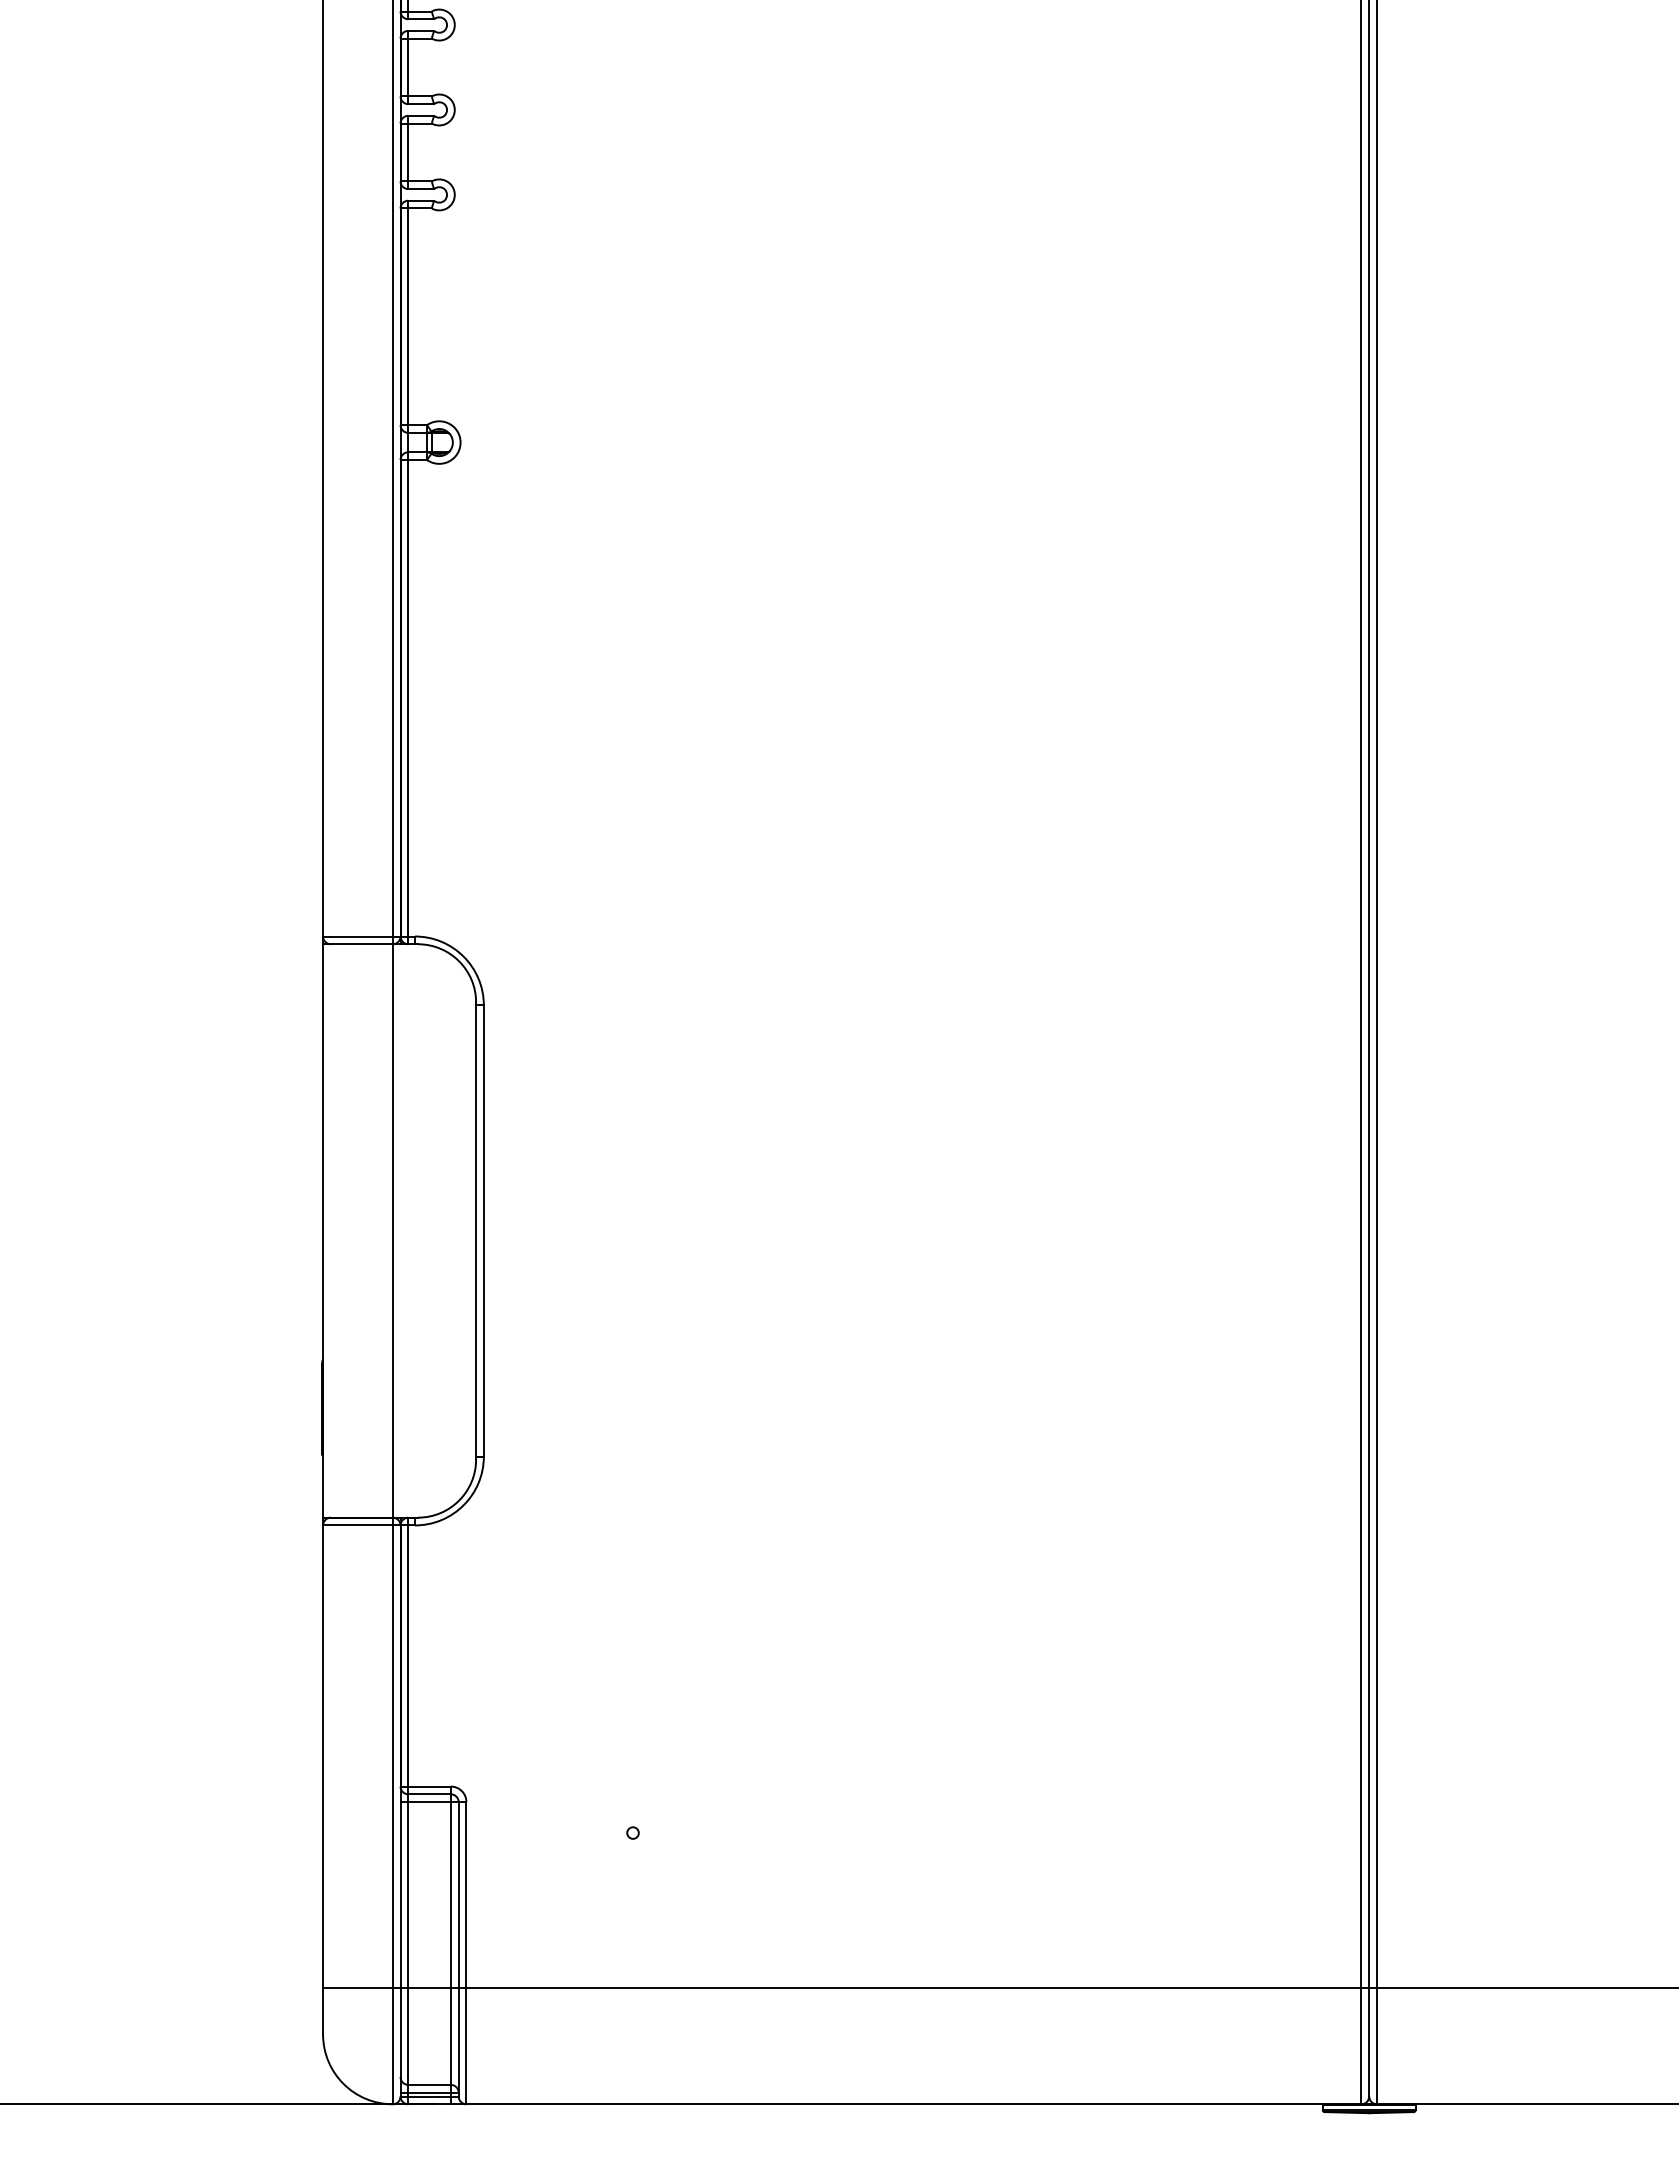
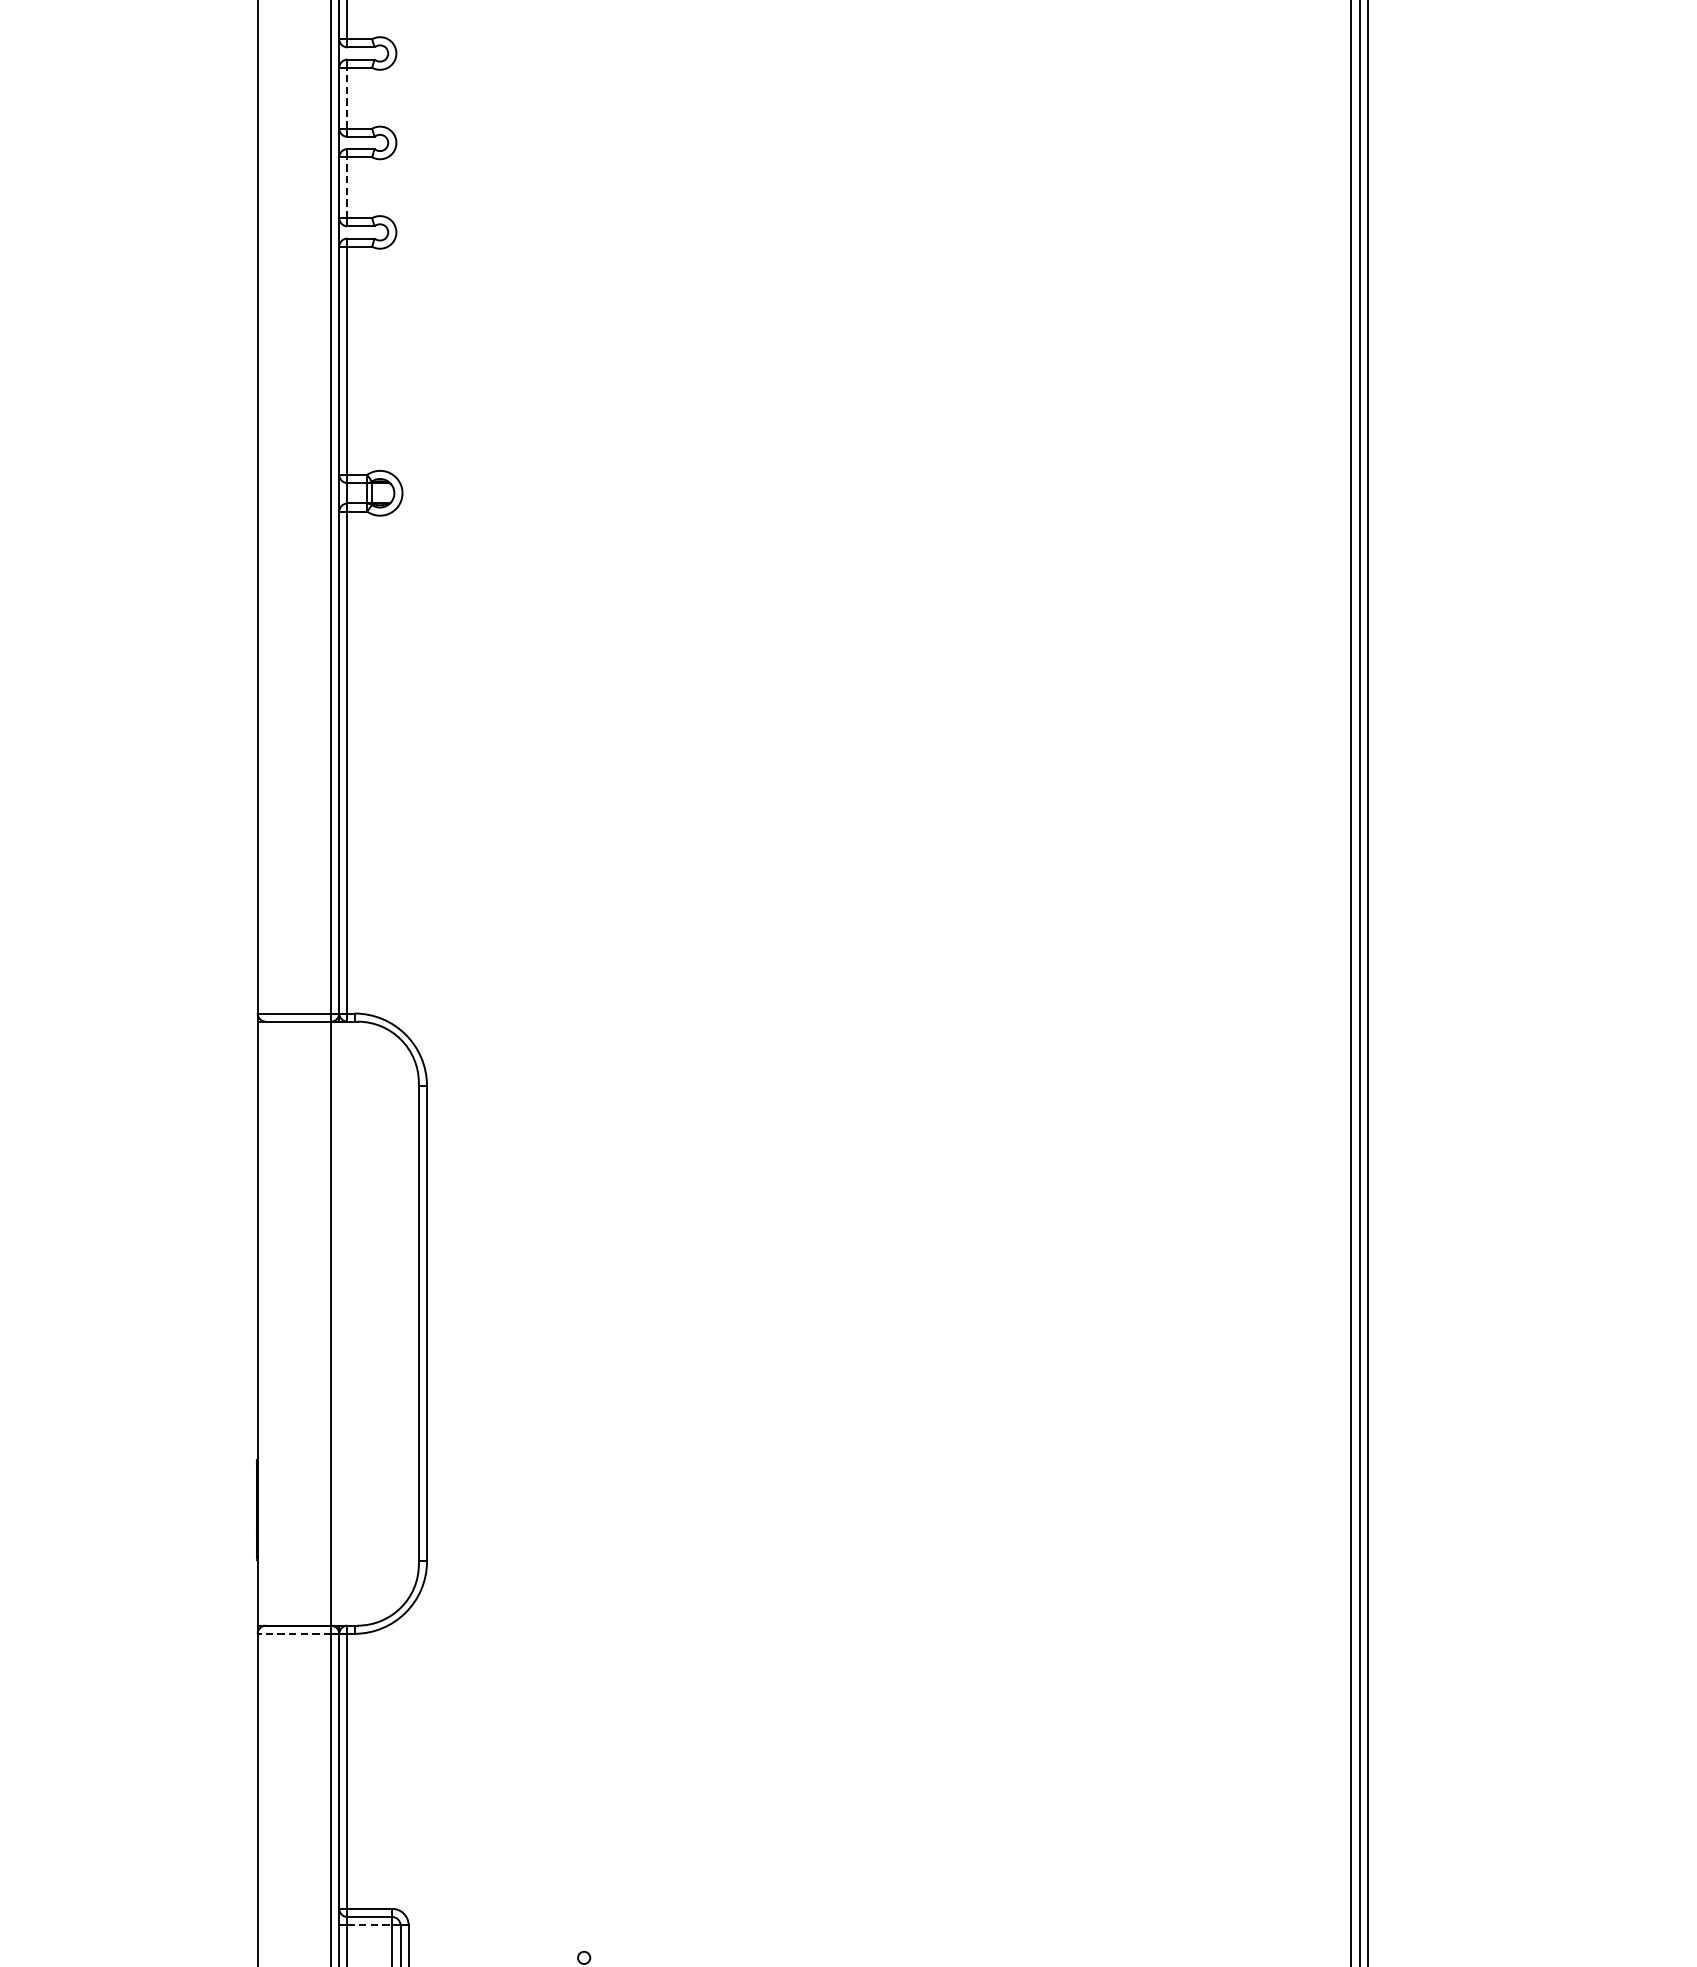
line: (408, 67) -> (347, 98), solid -> dashed
line: (408, 152) -> (347, 187), solid -> dashed
line: (357, 1525) -> (293, 1633), solid -> dashed
line: (430, 1802) -> (370, 1925), solid -> dashed

